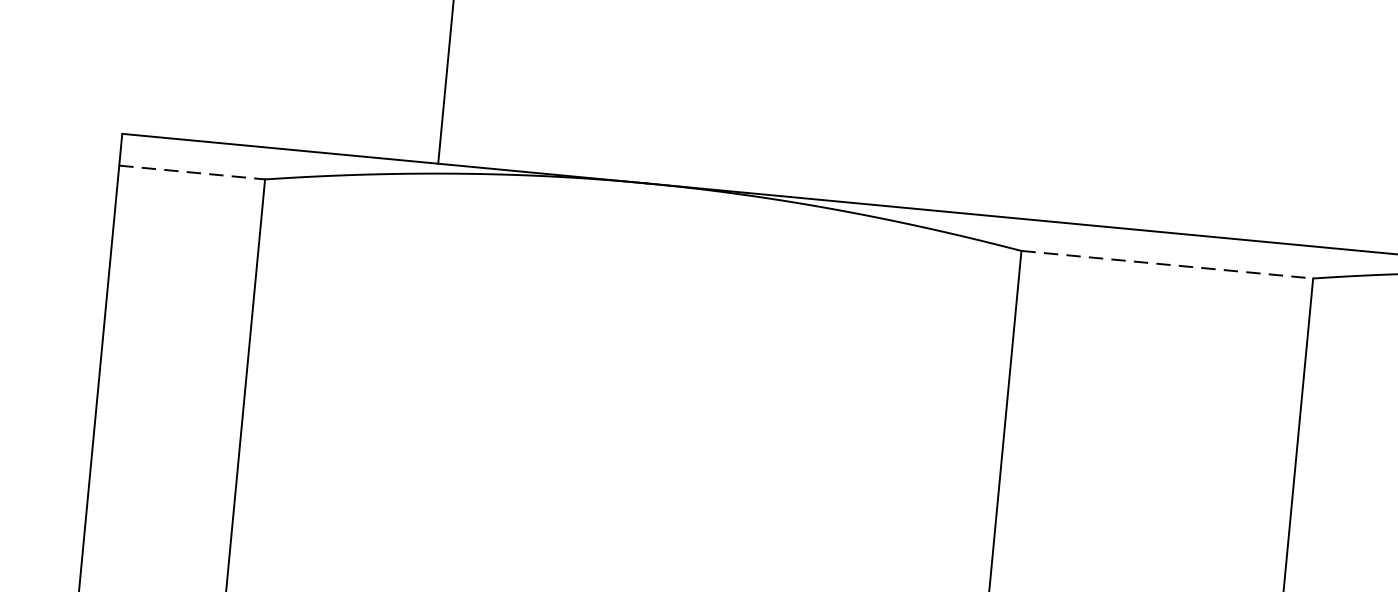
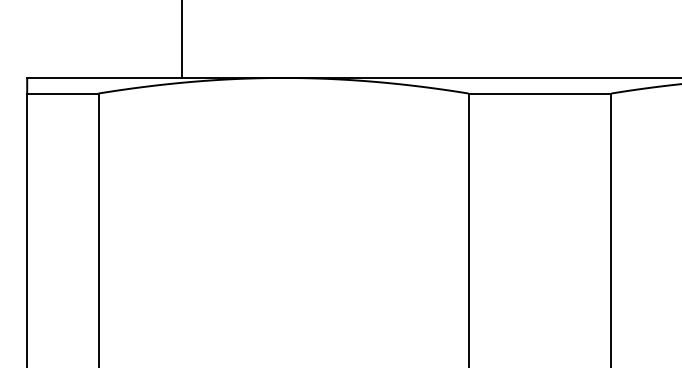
line: (191, 172) -> (62, 93), dashed -> solid
line: (1168, 264) -> (540, 93), dashed -> solid

